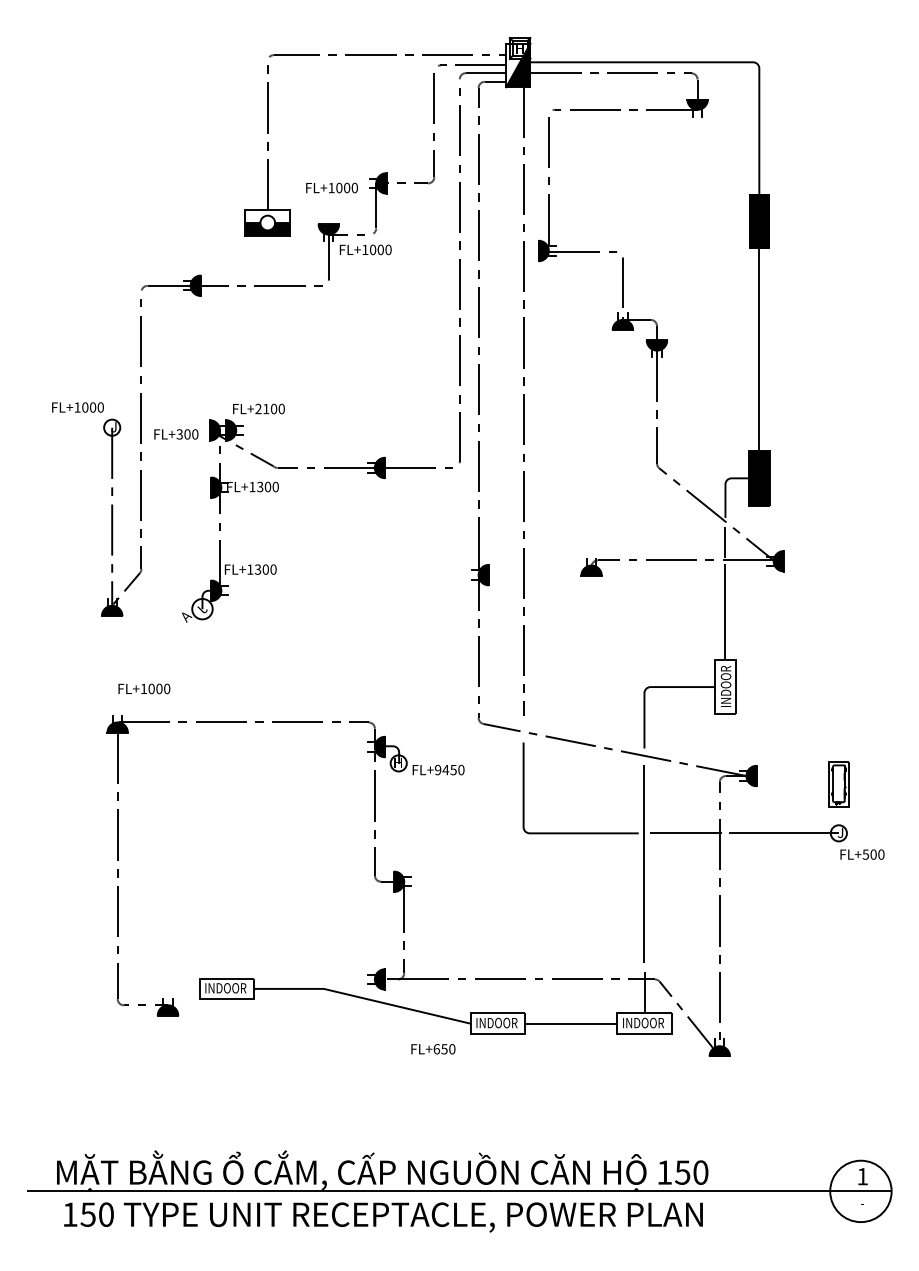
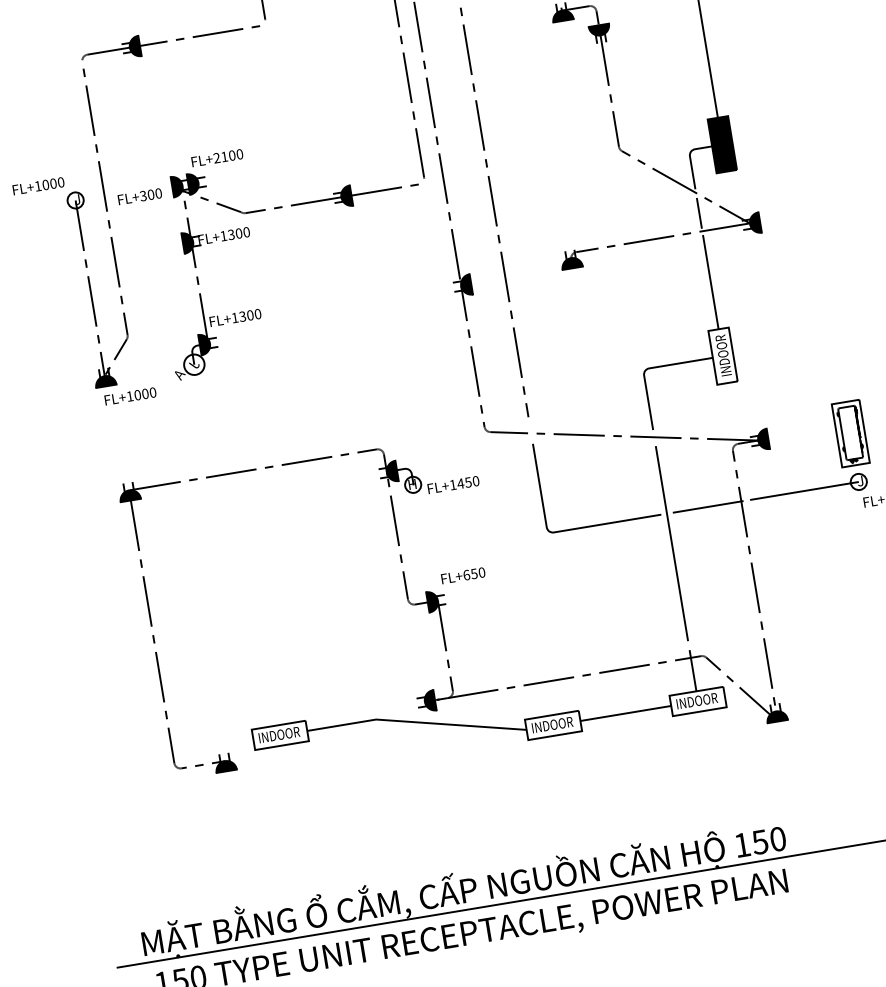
text: (144, 688) -> (130, 395), moved
text: (438, 769) -> (453, 484), FL+9450 -> FL+1450
part: (838, 783) -> (850, 432), size x1.43
text: (433, 1049) -> (463, 575), moved

